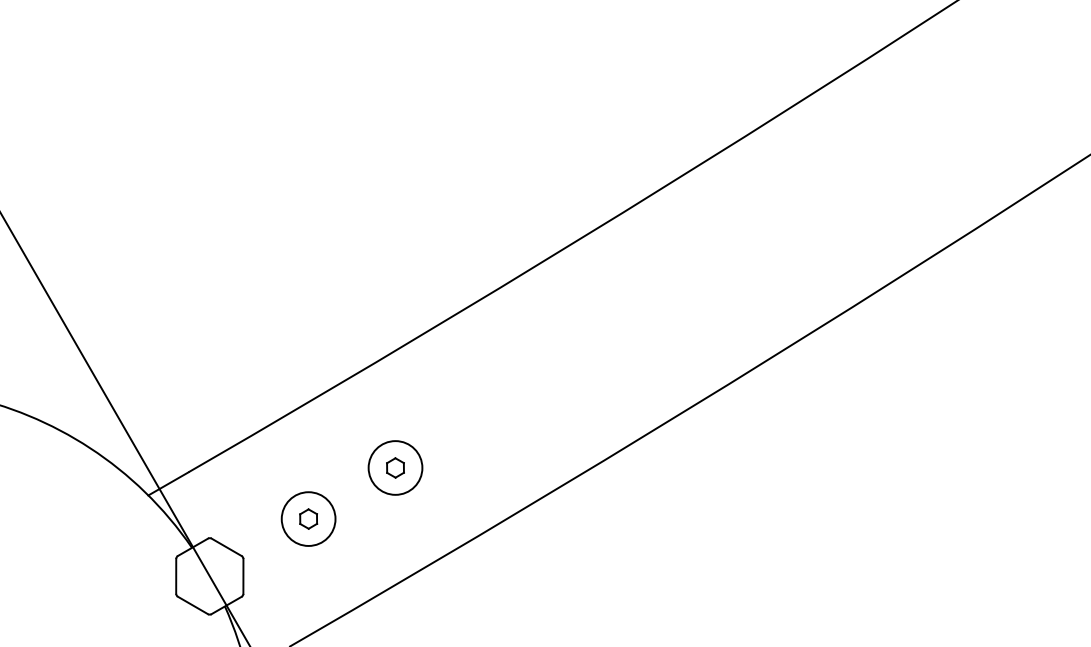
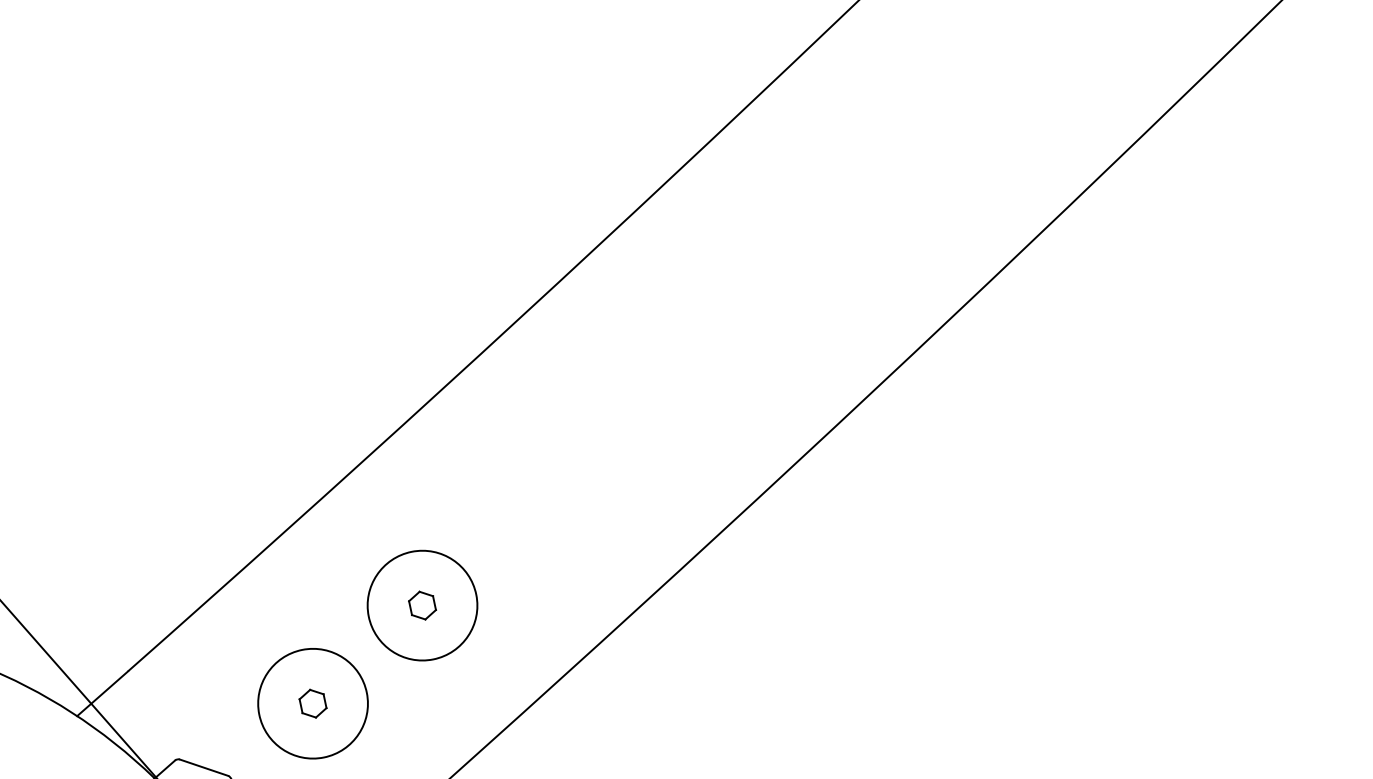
circle: (395, 467) -> (422, 604), size x1.4
circle: (308, 518) -> (312, 702), size x1.4

